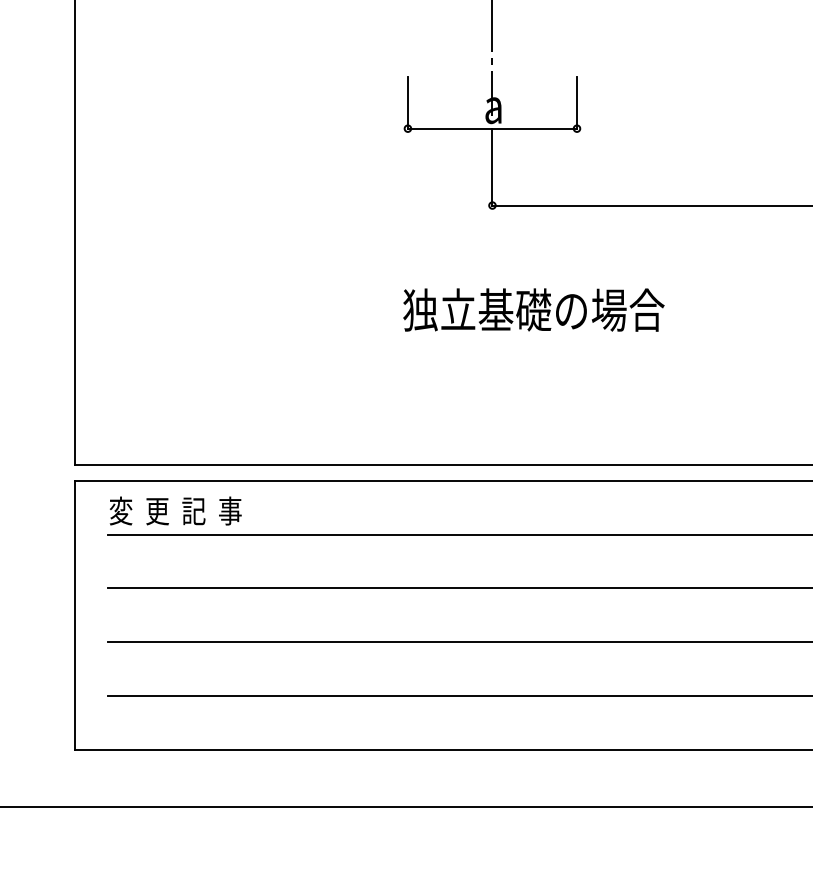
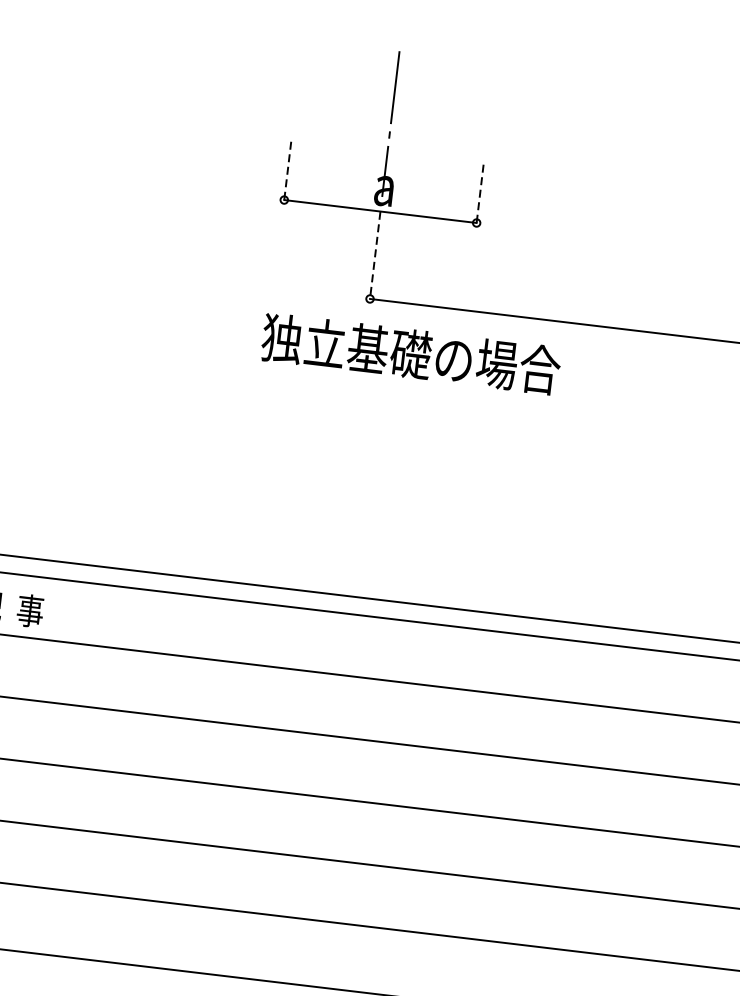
line: (407, 103) -> (287, 171), solid -> dashed
line: (577, 103) -> (480, 194), solid -> dashed
line: (492, 167) -> (375, 255), solid -> dashed
text: (533, 309) -> (410, 353), moved

